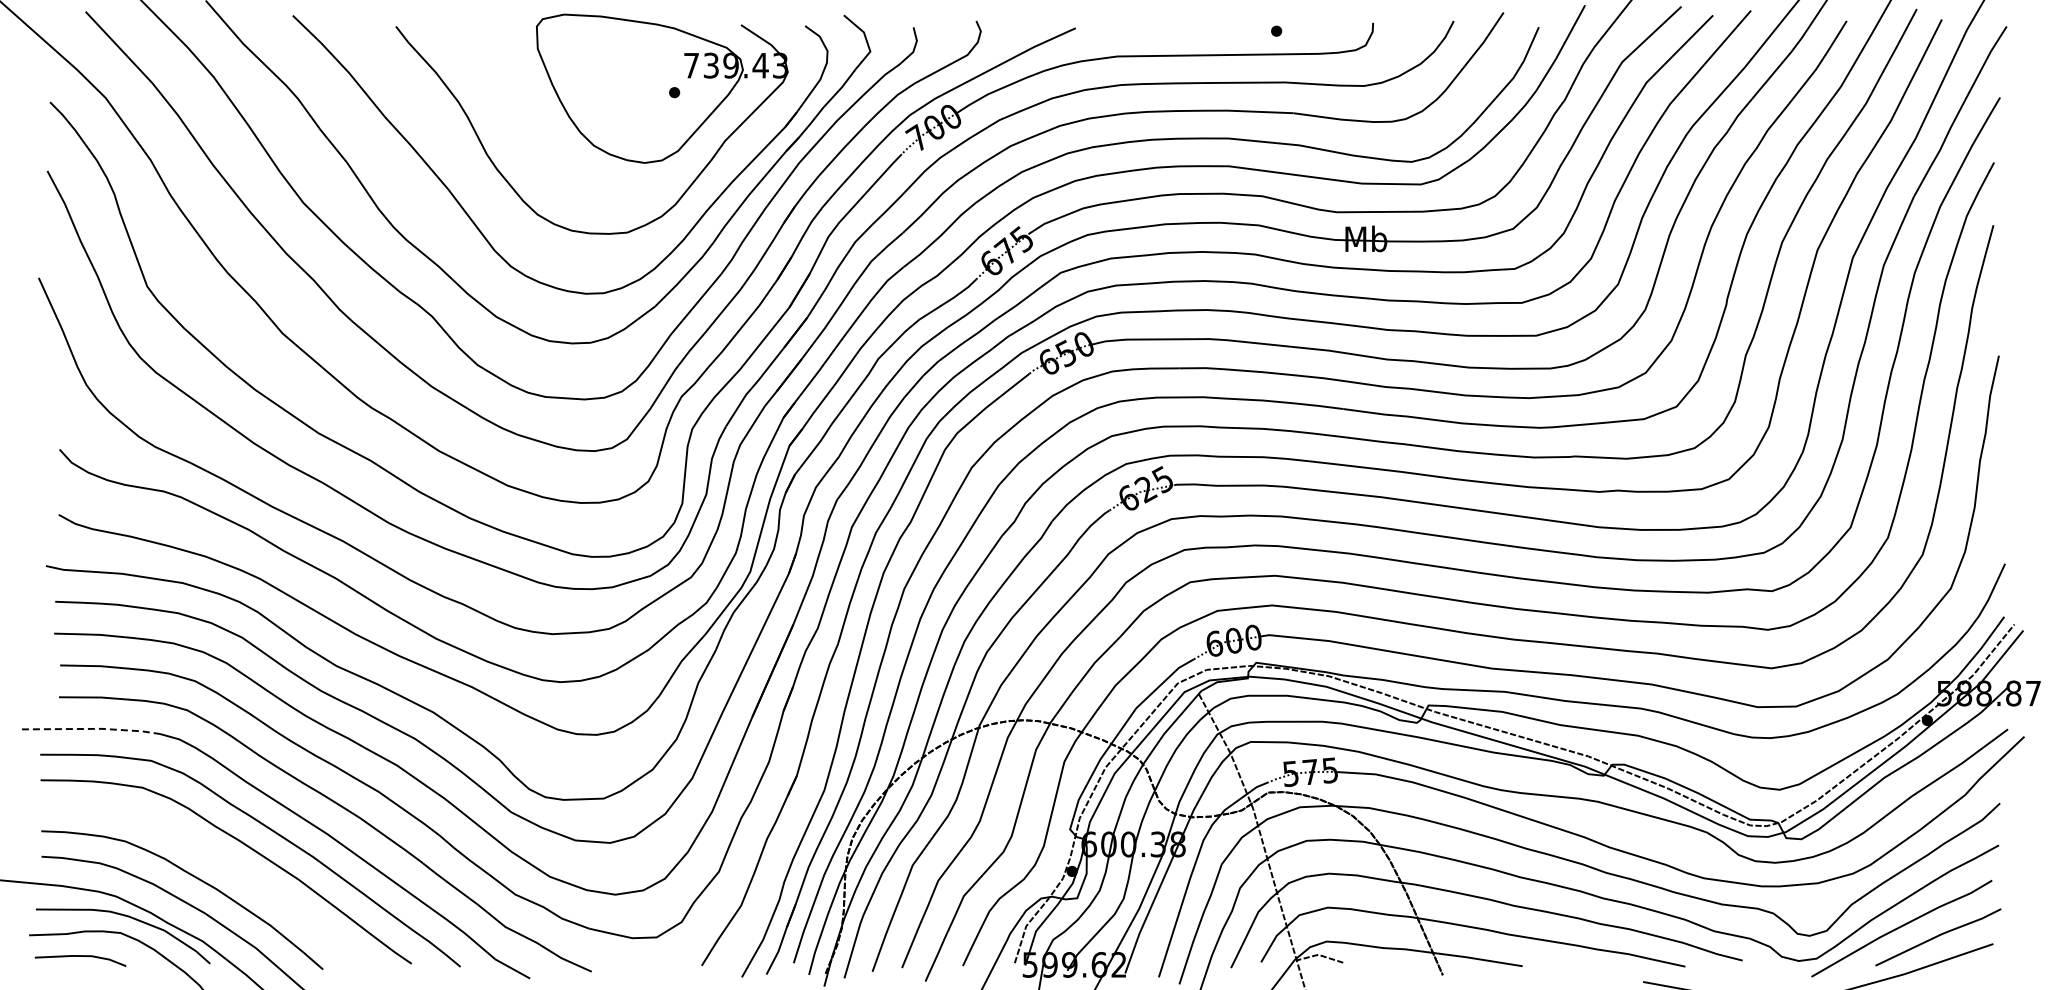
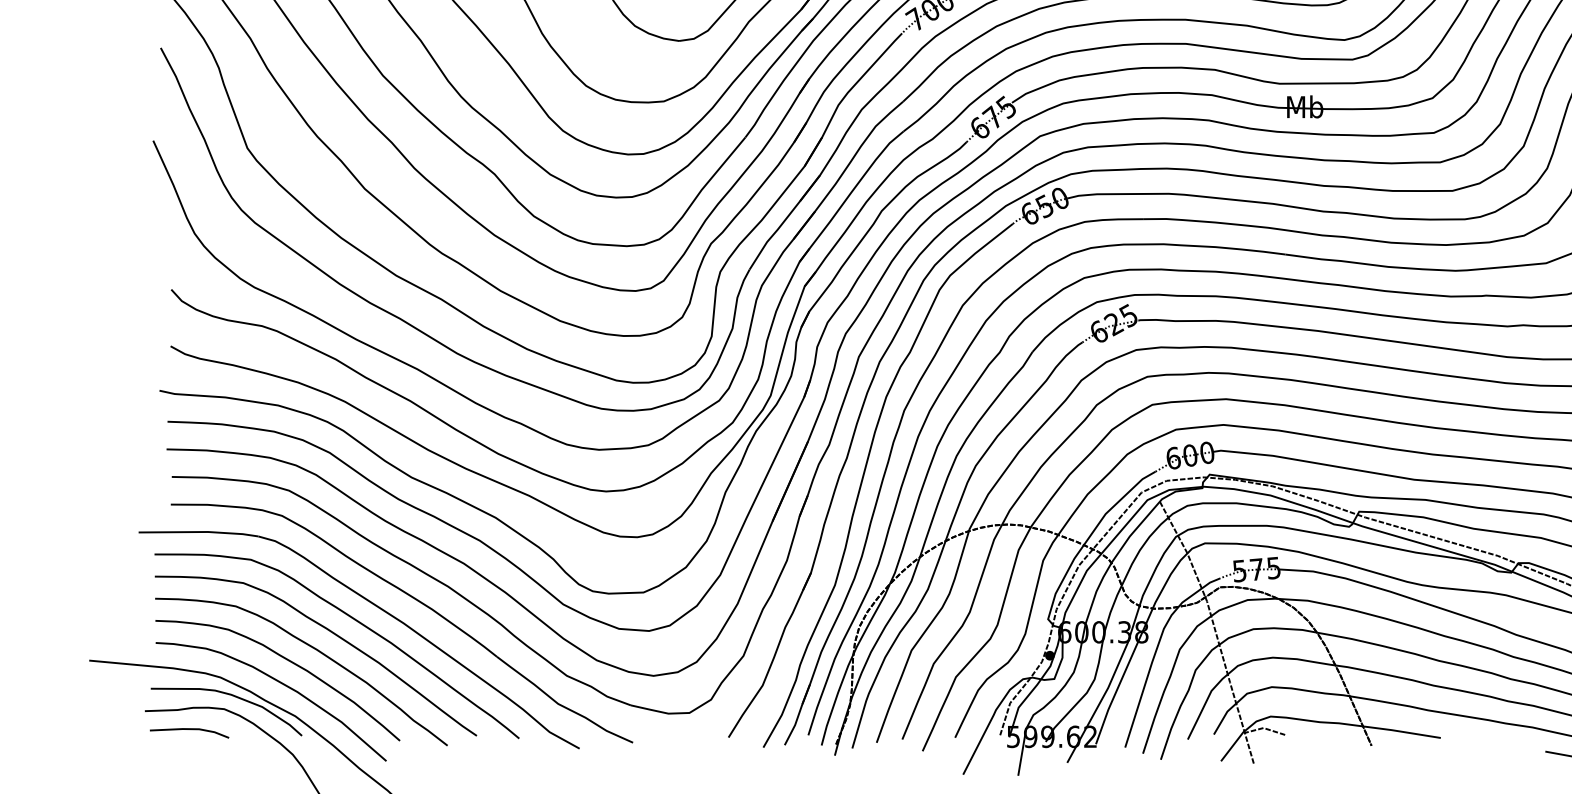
line: (93, 728) -> (200, 531), dashed -> solid
curve: (226, 865) -> (316, 650), added

